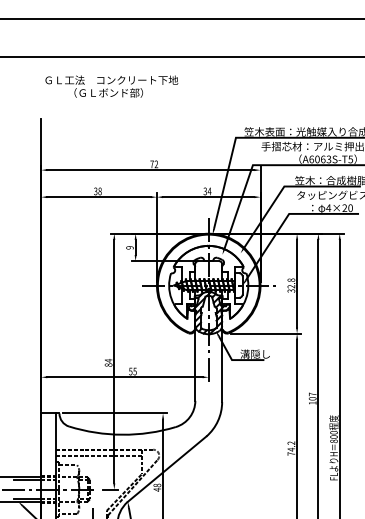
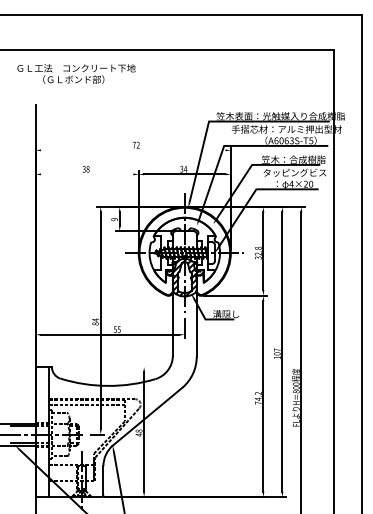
text: (111, 86) -> (76, 73), moved
line: (151, 170) -> (133, 150), removed
line: (99, 197) -> (87, 174), removed
line: (115, 412) -> (101, 366), removed

